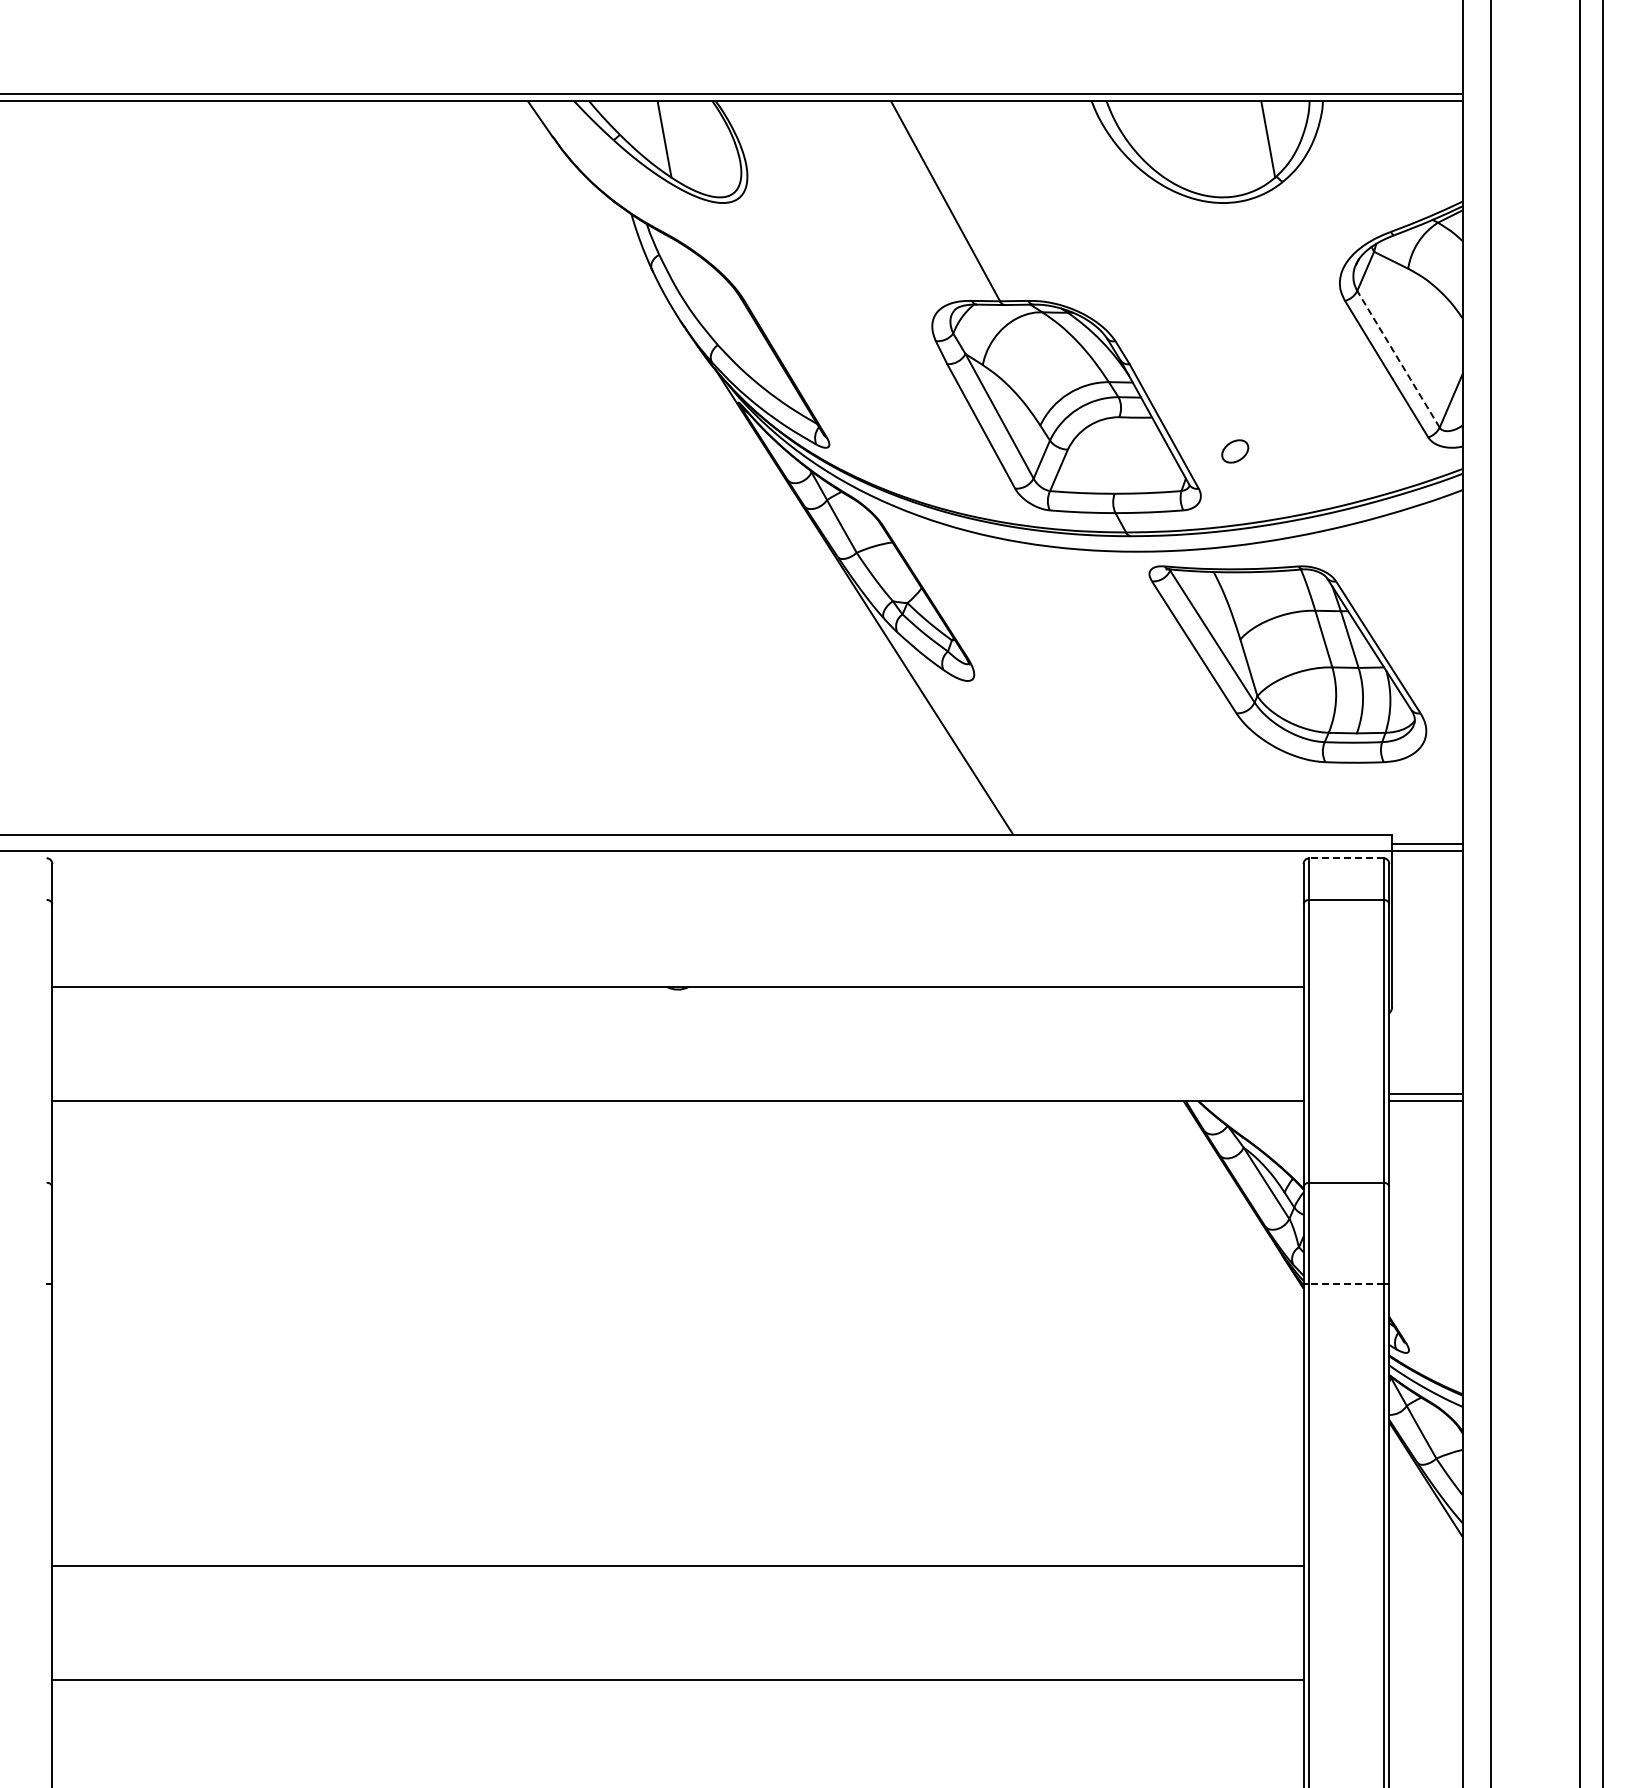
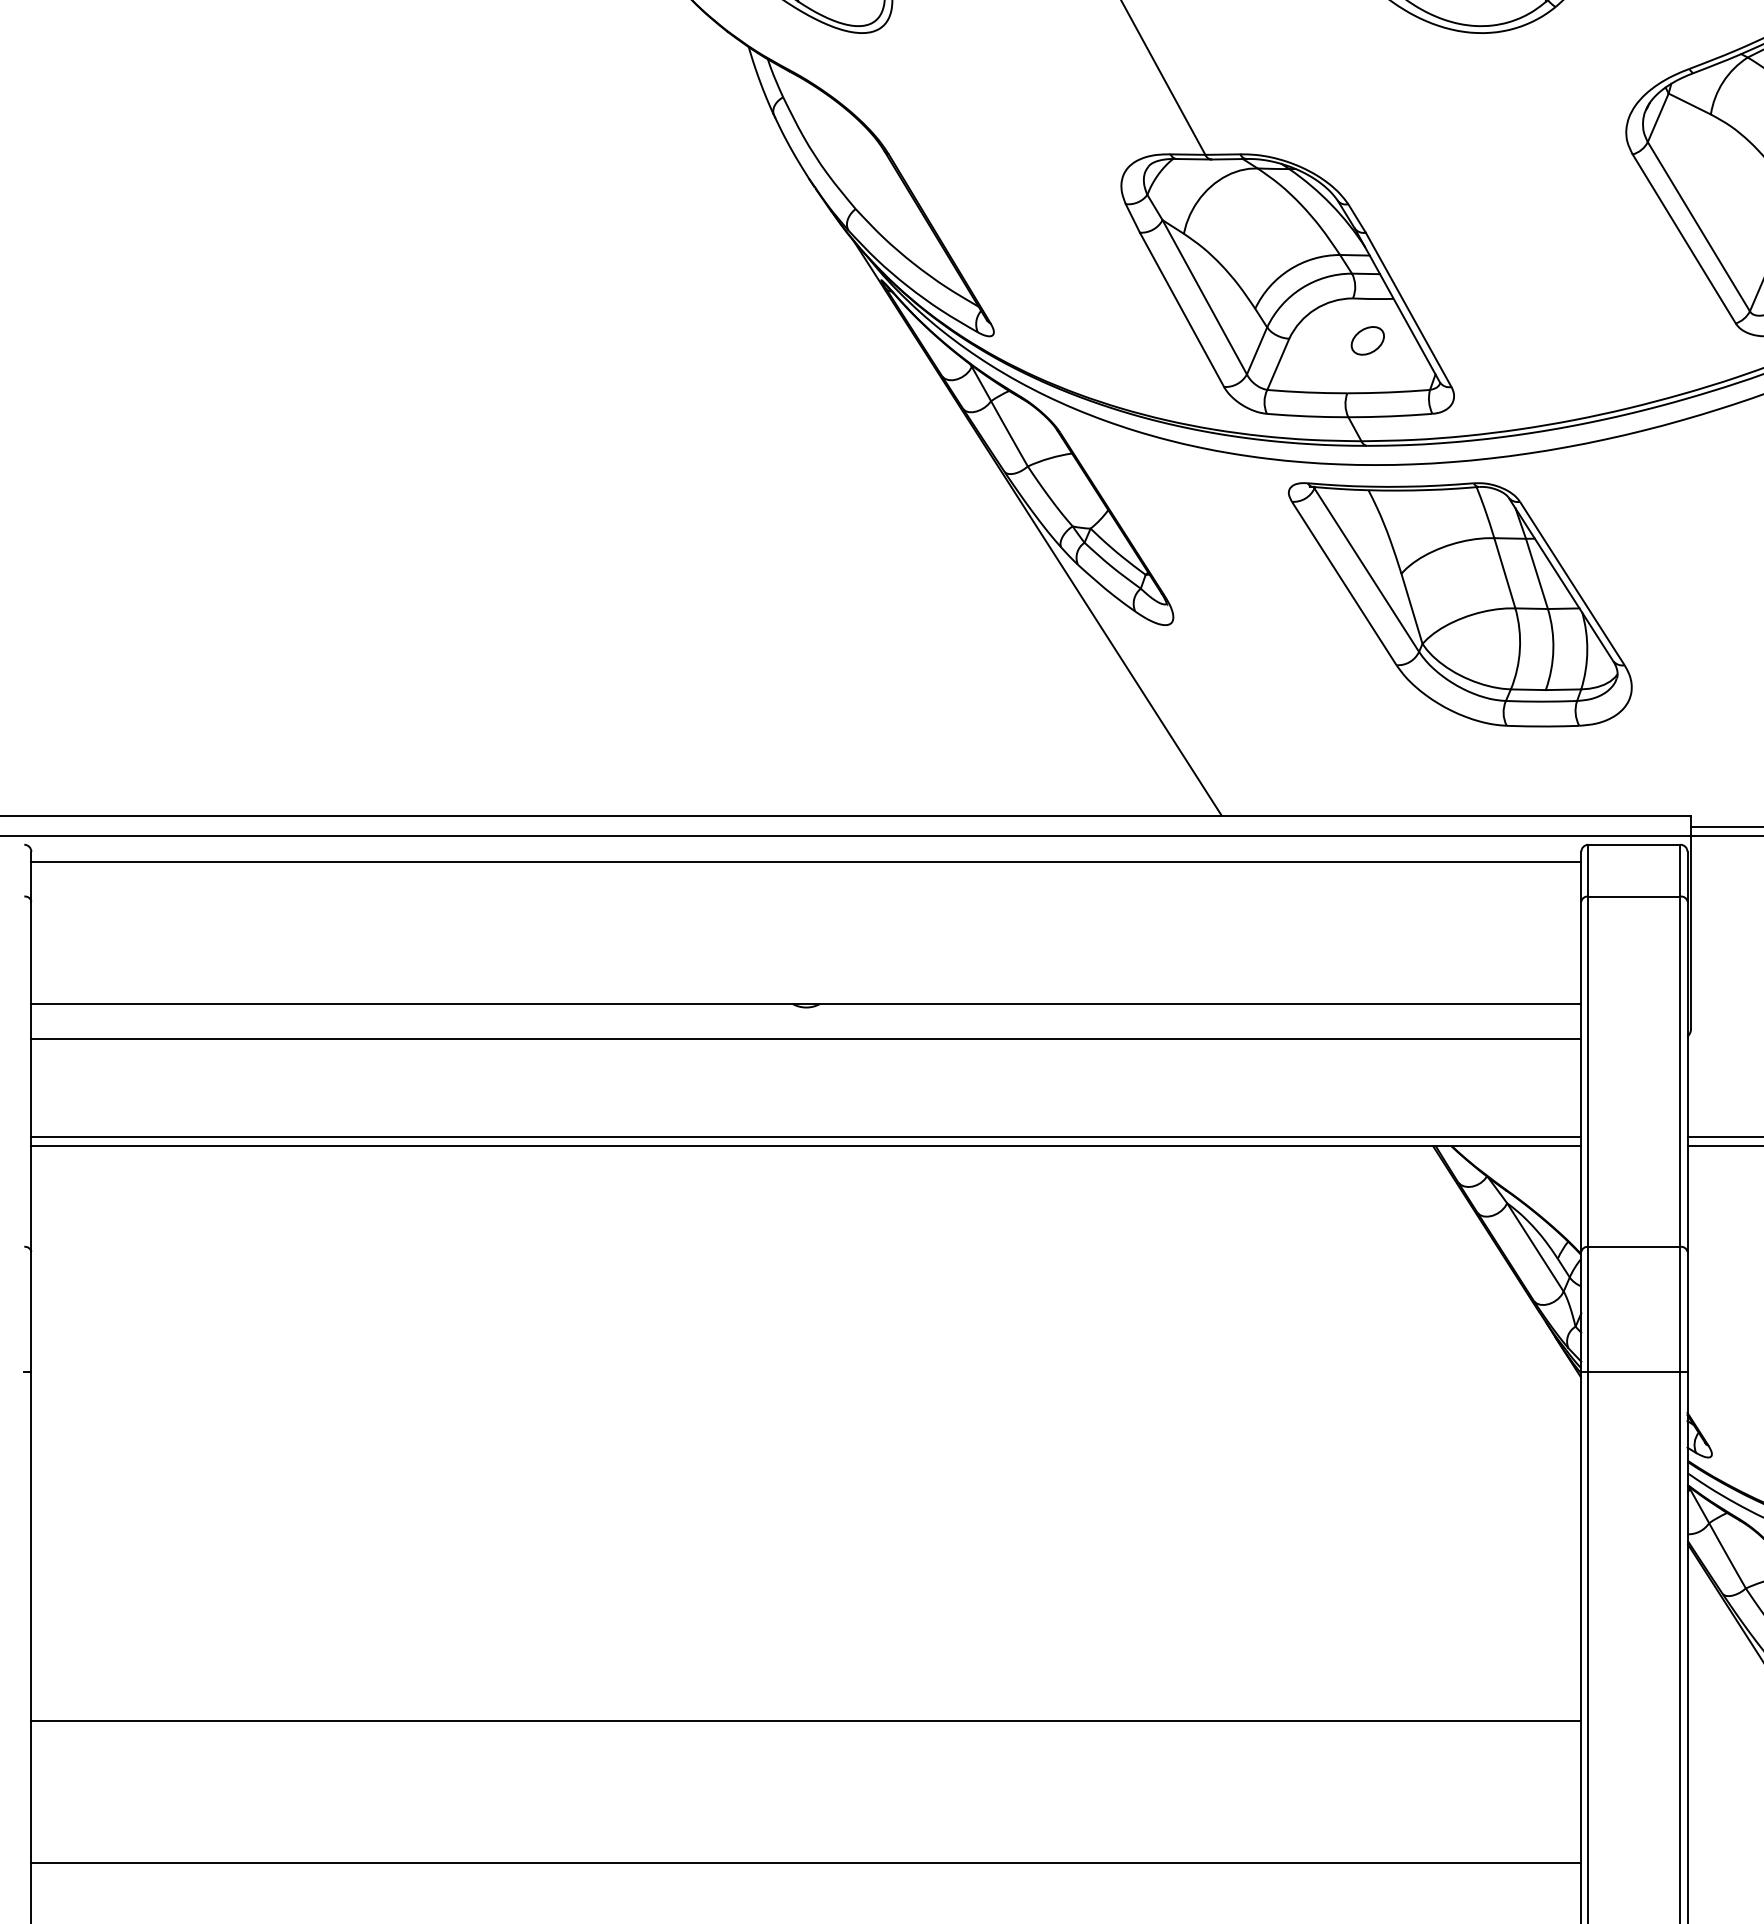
line: (1398, 359) -> (1698, 226), dashed -> solid
part: (1235, 451) -> (1368, 340), moved
part: (1287, 664) -> (1459, 604), moved
line: (1345, 858) -> (1633, 845), dashed -> solid
line: (677, 872) -> (805, 862), added
line: (677, 1015) -> (805, 1039), added
line: (677, 1093) -> (805, 1136), added
line: (1345, 1283) -> (1633, 1371), dashed -> solid

